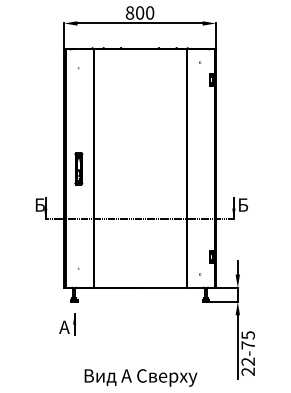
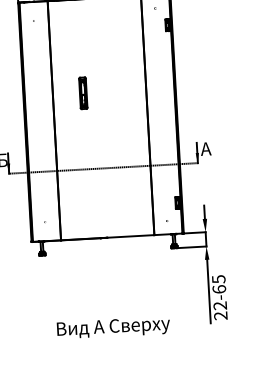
part: (78, 168) -> (82, 92), moved
text: (242, 204) -> (205, 148), Б -> А
part: (67, 324) -> (36, 278), removed
text: (247, 345) -> (218, 289), 22-75 -> 22-65

